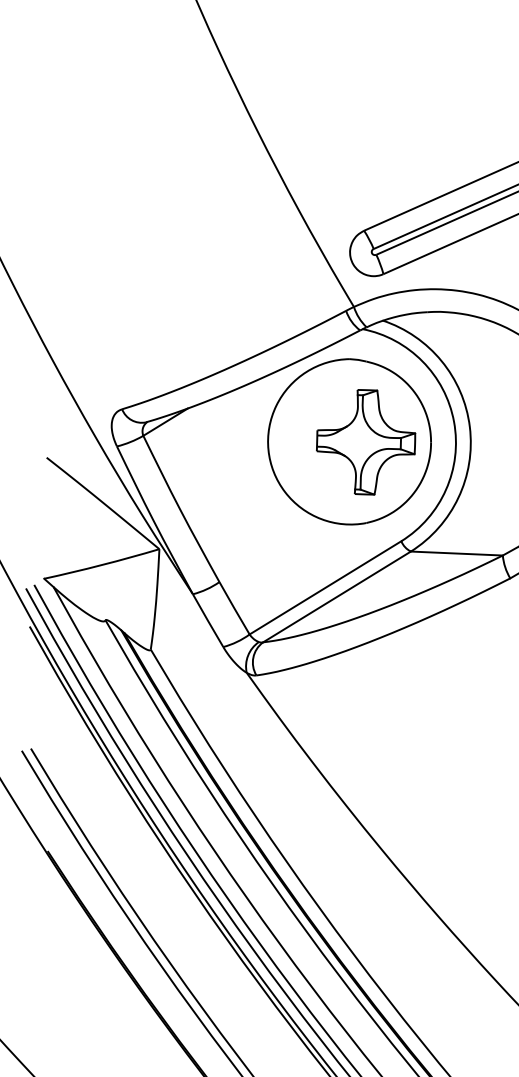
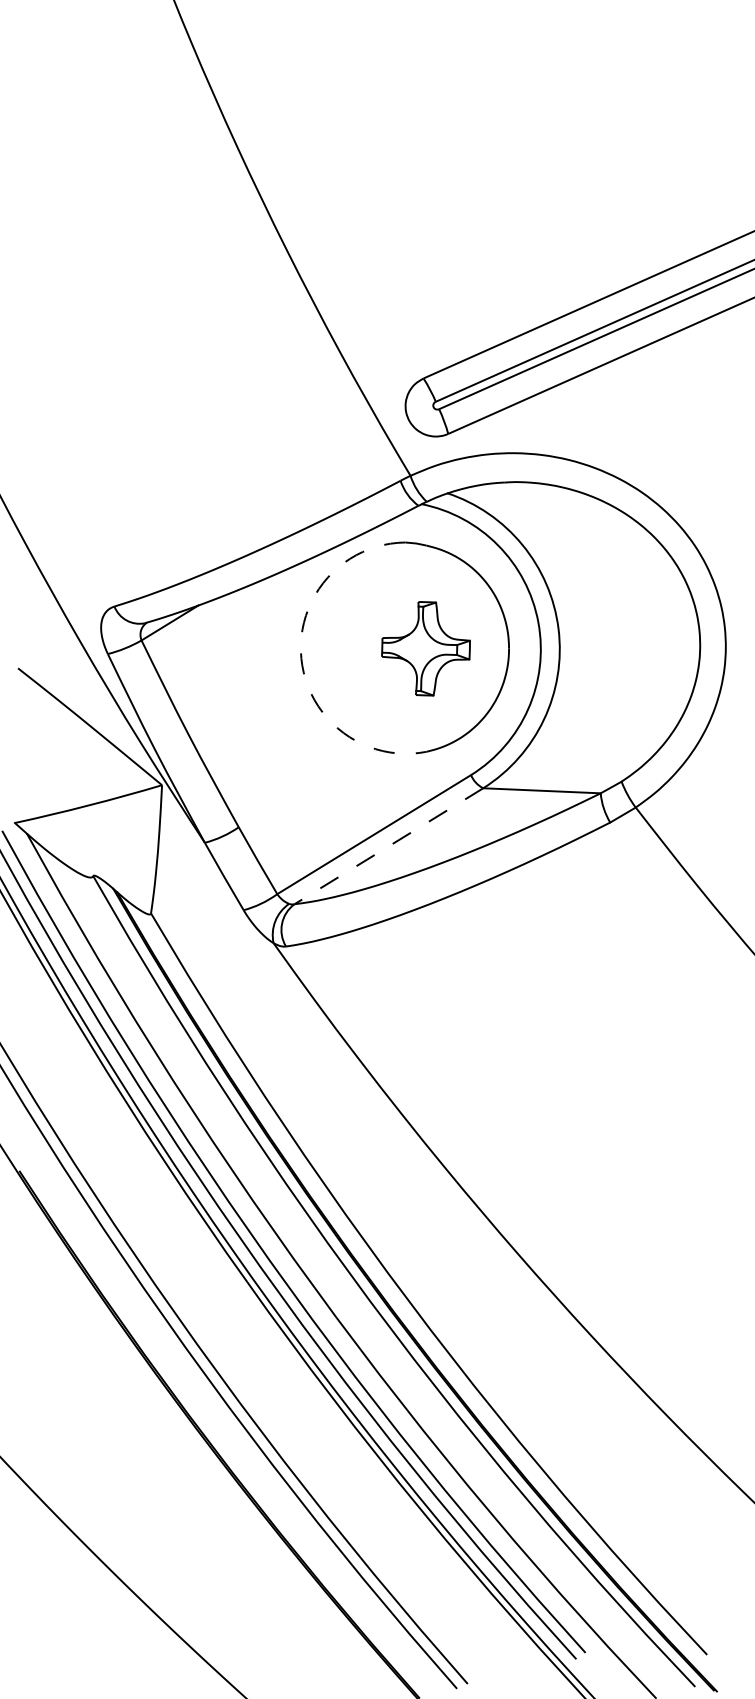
part: (365, 442) -> (425, 648), size x0.7
arc: (268, 449) -> (301, 658), solid -> dashed
line: (336, 597) -> (388, 846), solid -> dashed

